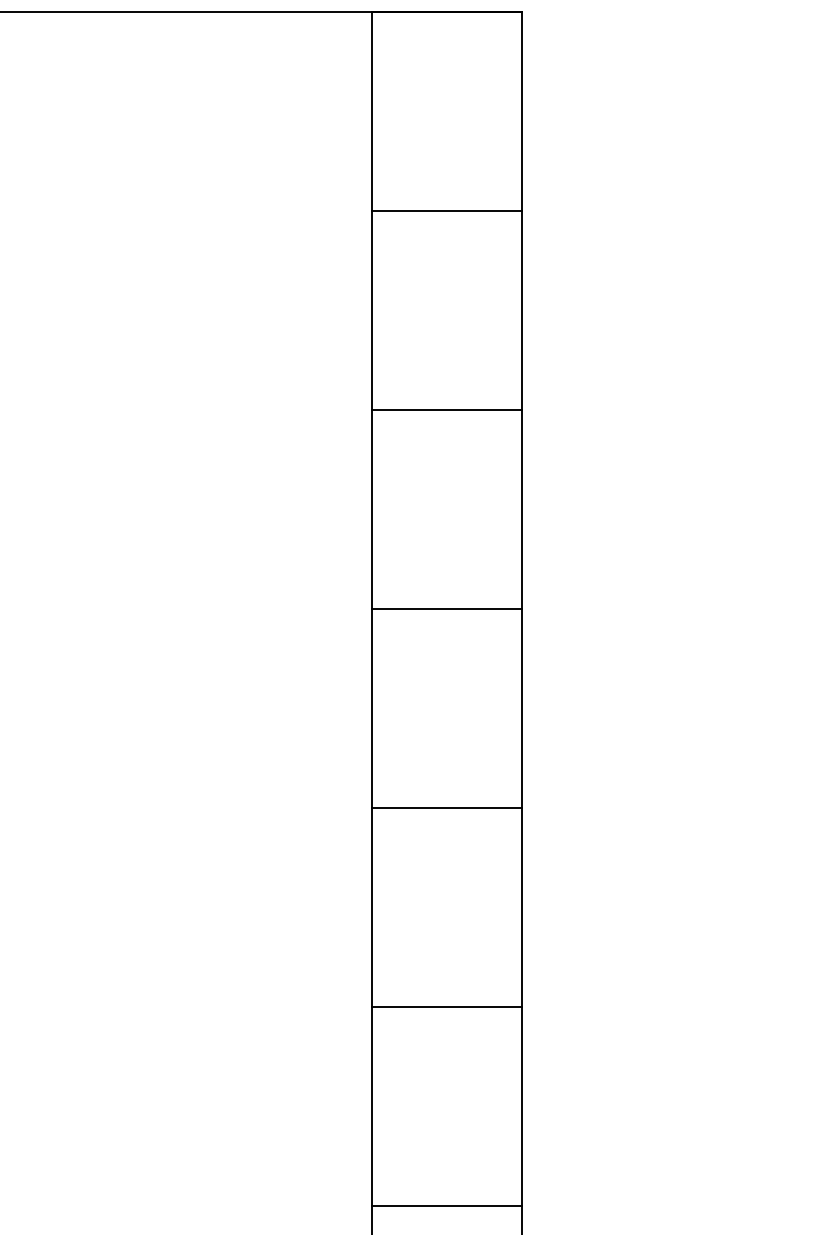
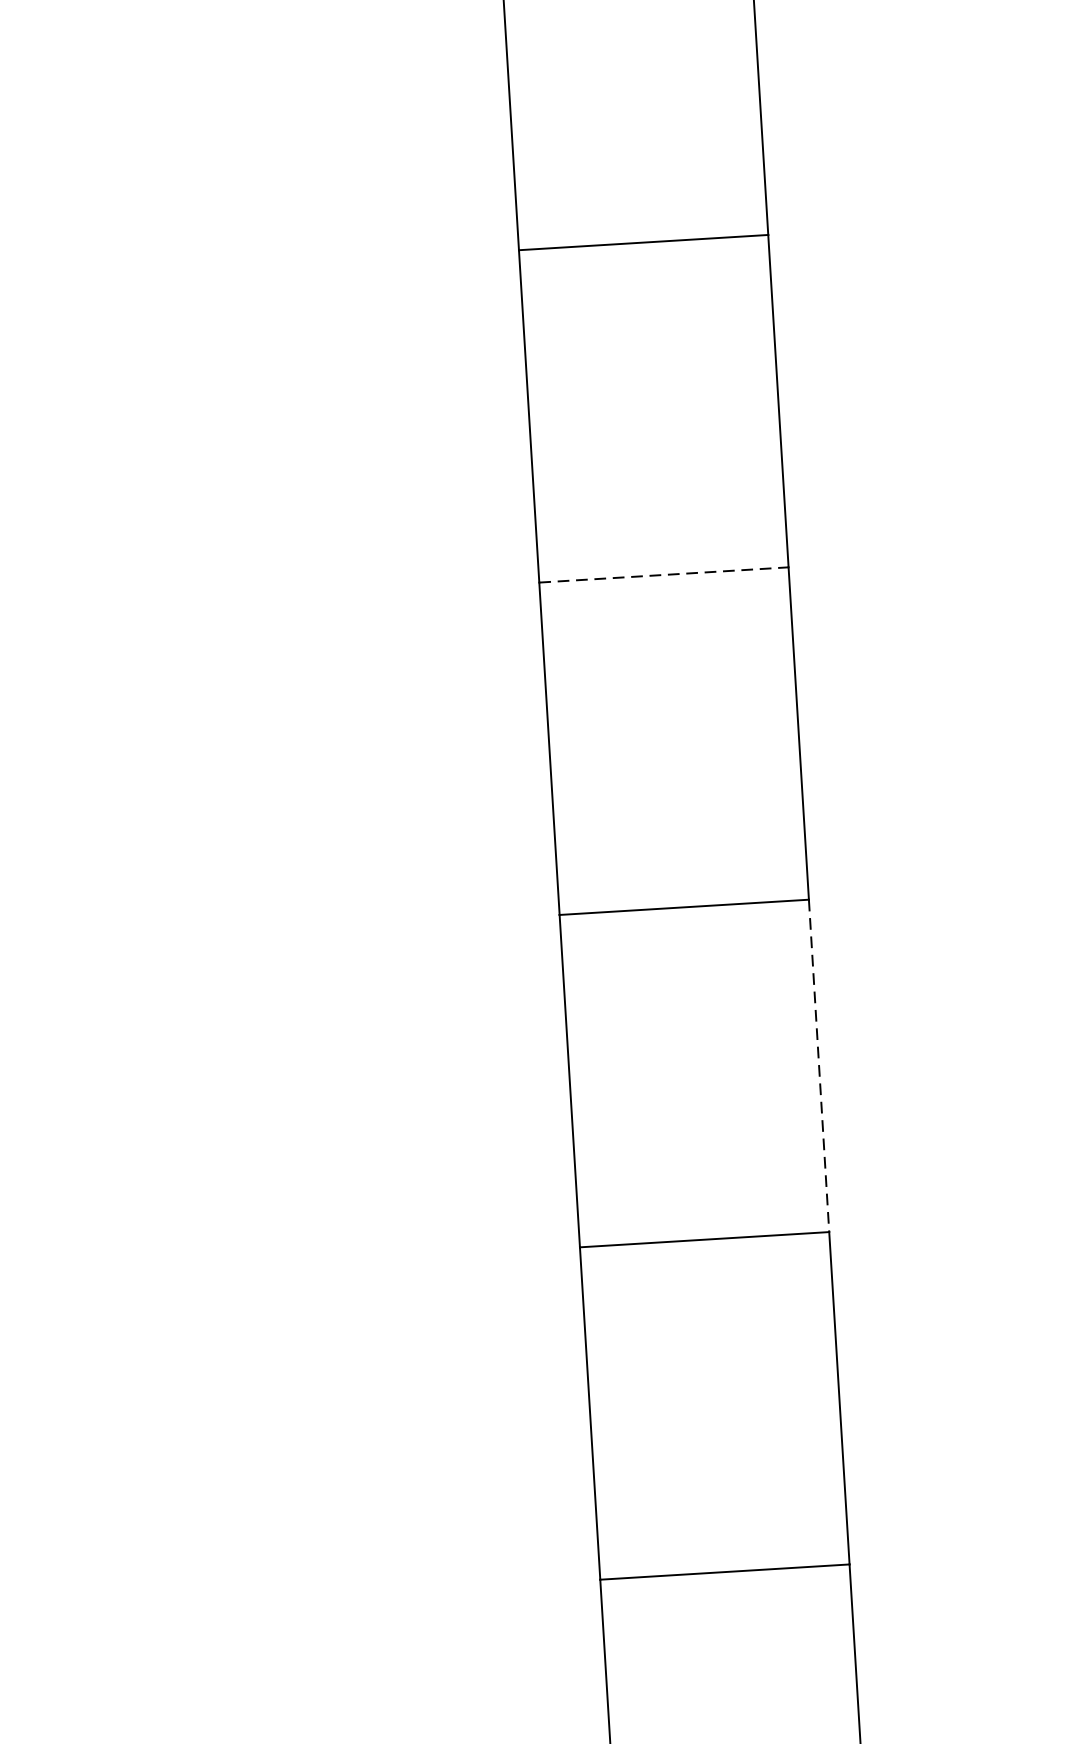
line: (446, 608) -> (663, 574), solid -> dashed
line: (521, 907) -> (818, 1066), solid -> dashed

